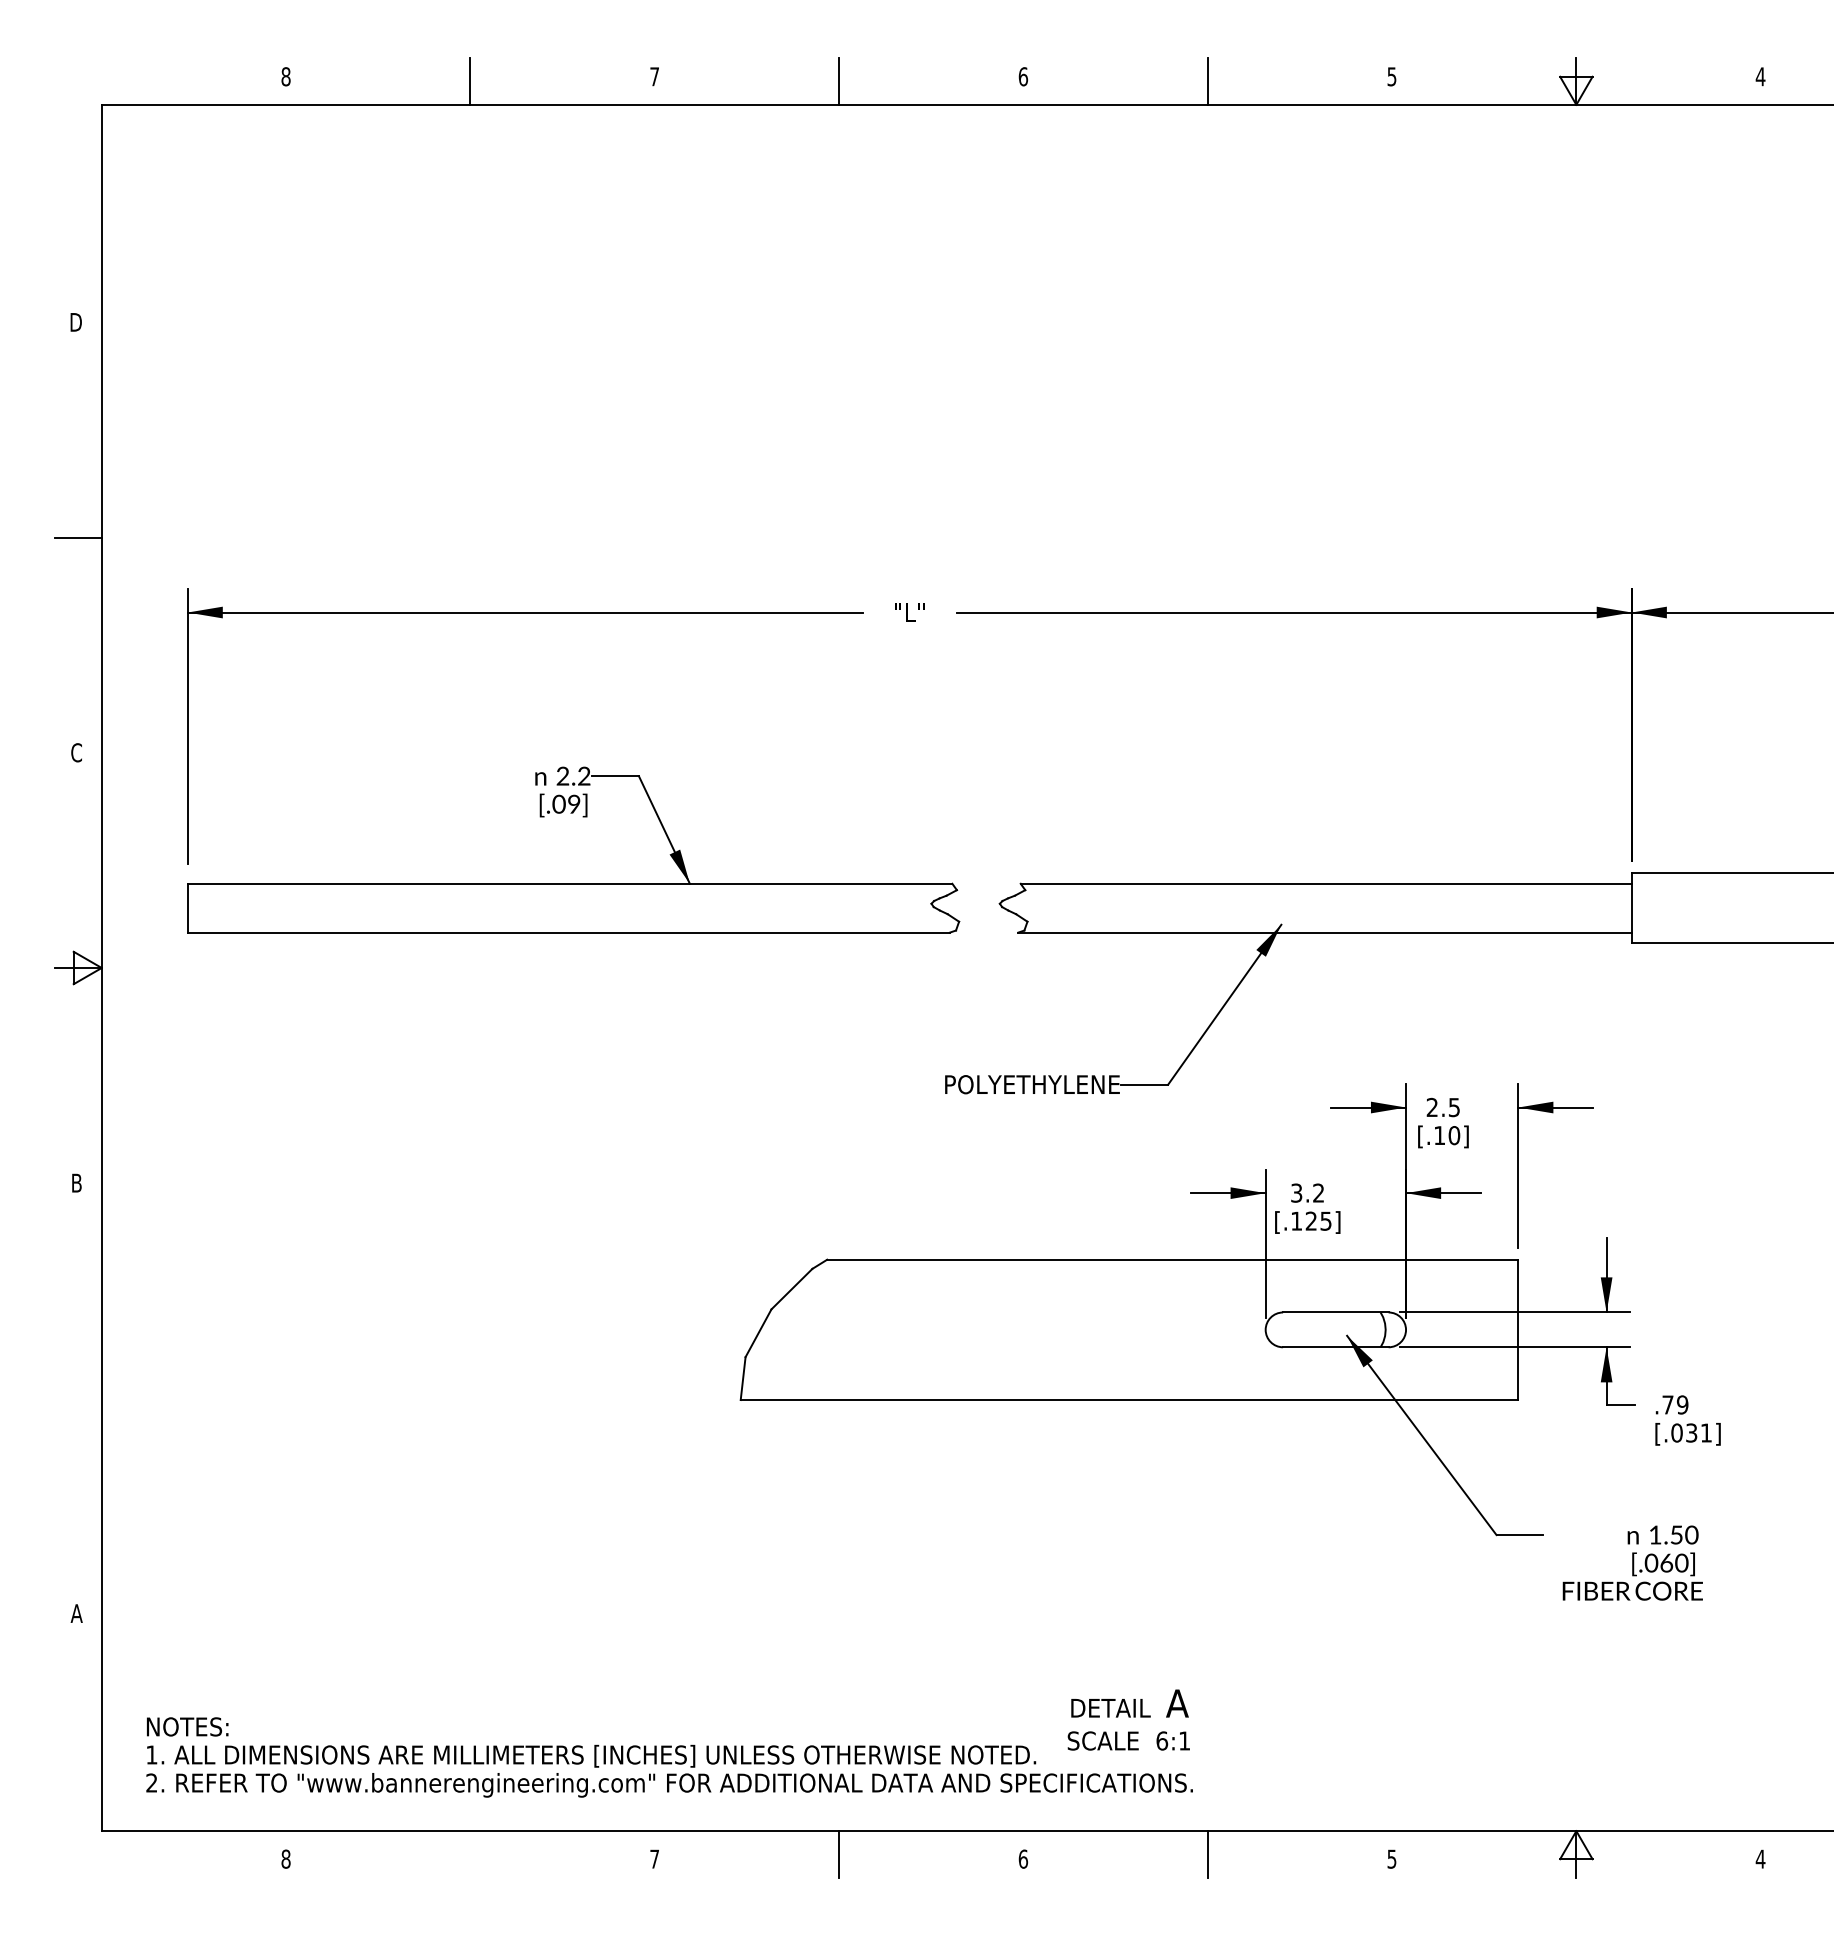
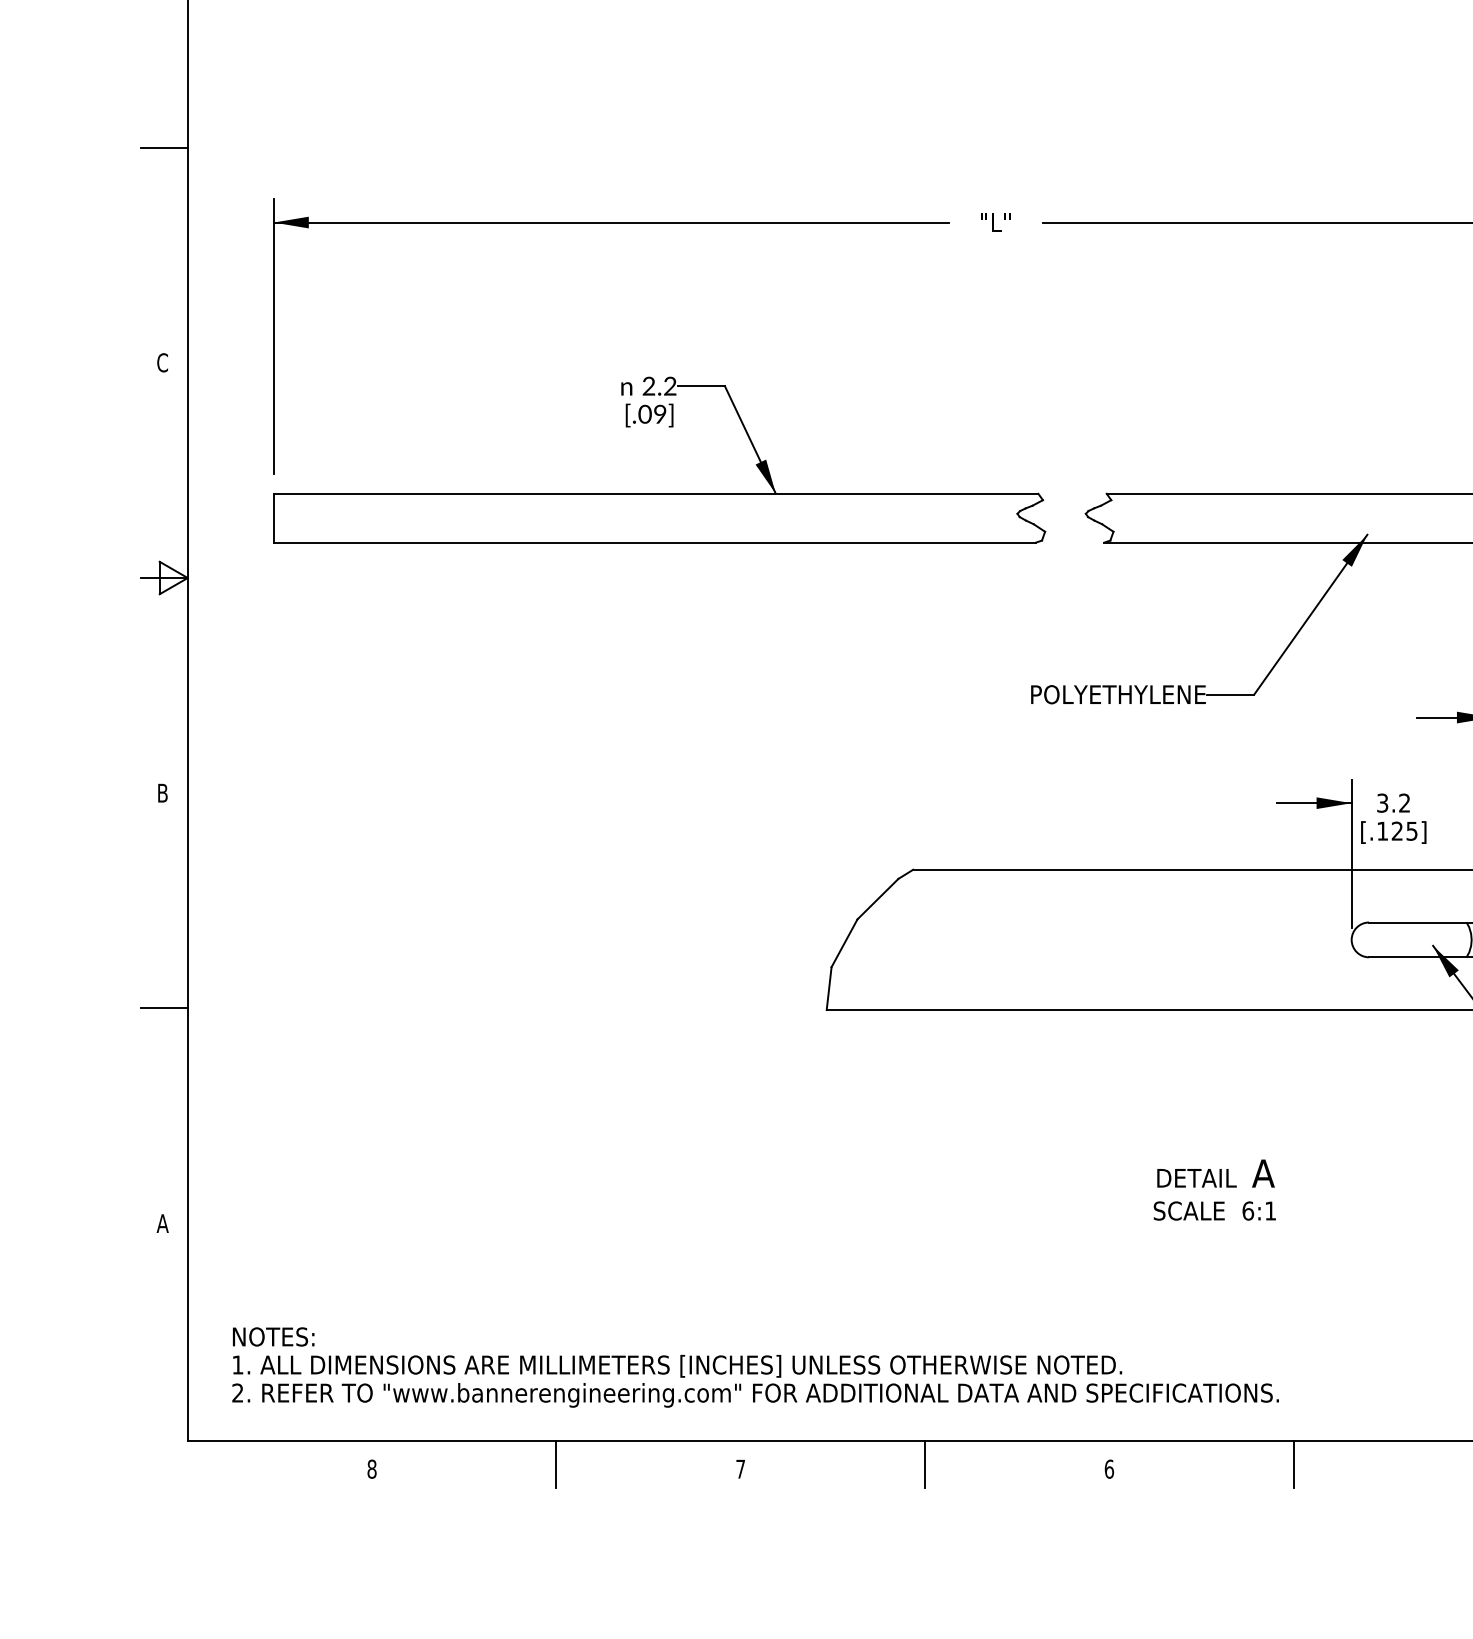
line: (78, 1398) -> (164, 1008), added
text: (1128, 1719) -> (1214, 1189), moved
line: (470, 1854) -> (556, 1464), added

